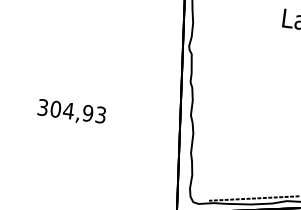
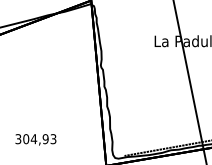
text: (71, 111) -> (35, 139), moved

